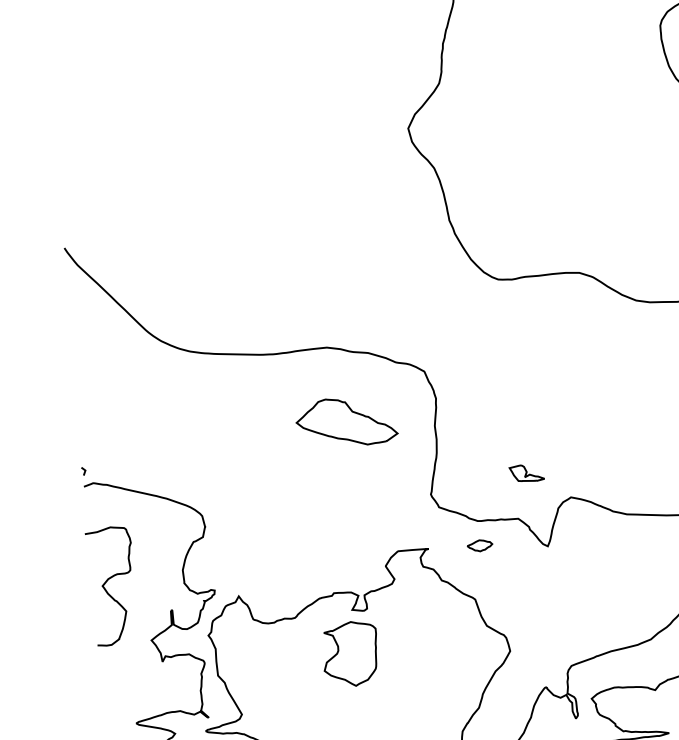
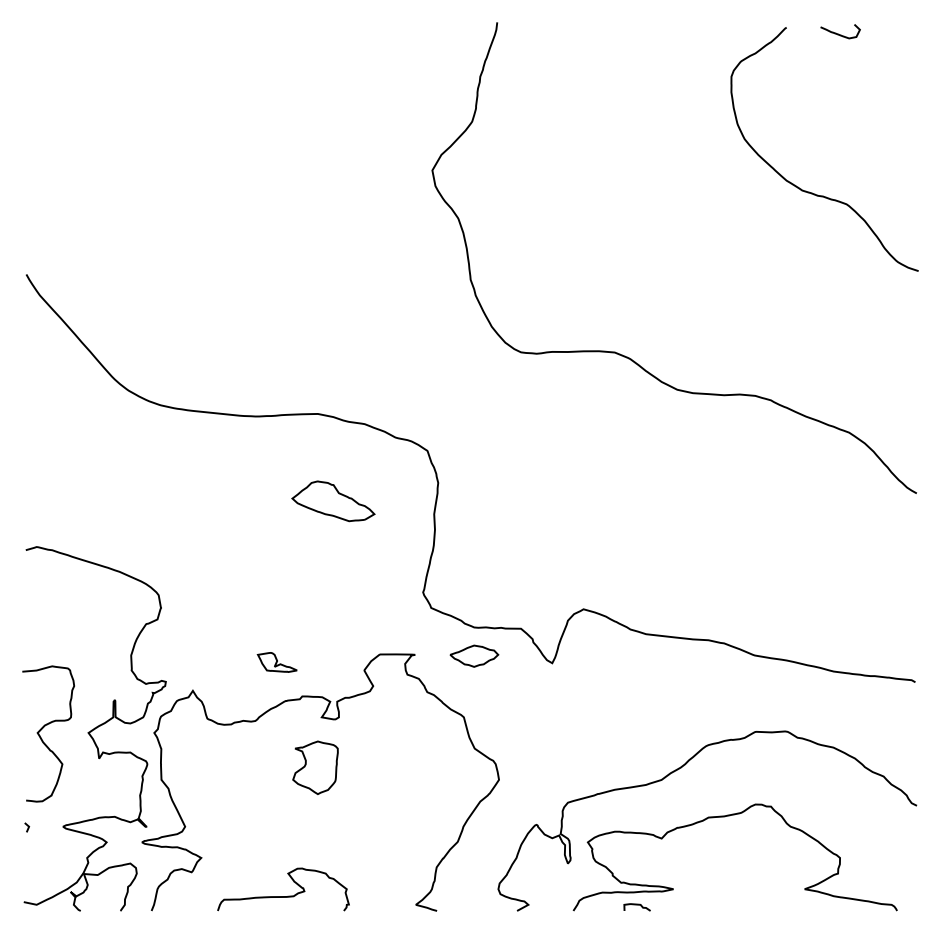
part: (346, 422) -> (333, 501), size x0.71
line: (84, 471) -> (27, 827), moved
part: (526, 473) -> (276, 662), moved
part: (479, 545) -> (474, 655), size x1.67
curve: (107, 581) -> (43, 728), moved
part: (350, 653) -> (315, 767), size x0.71

